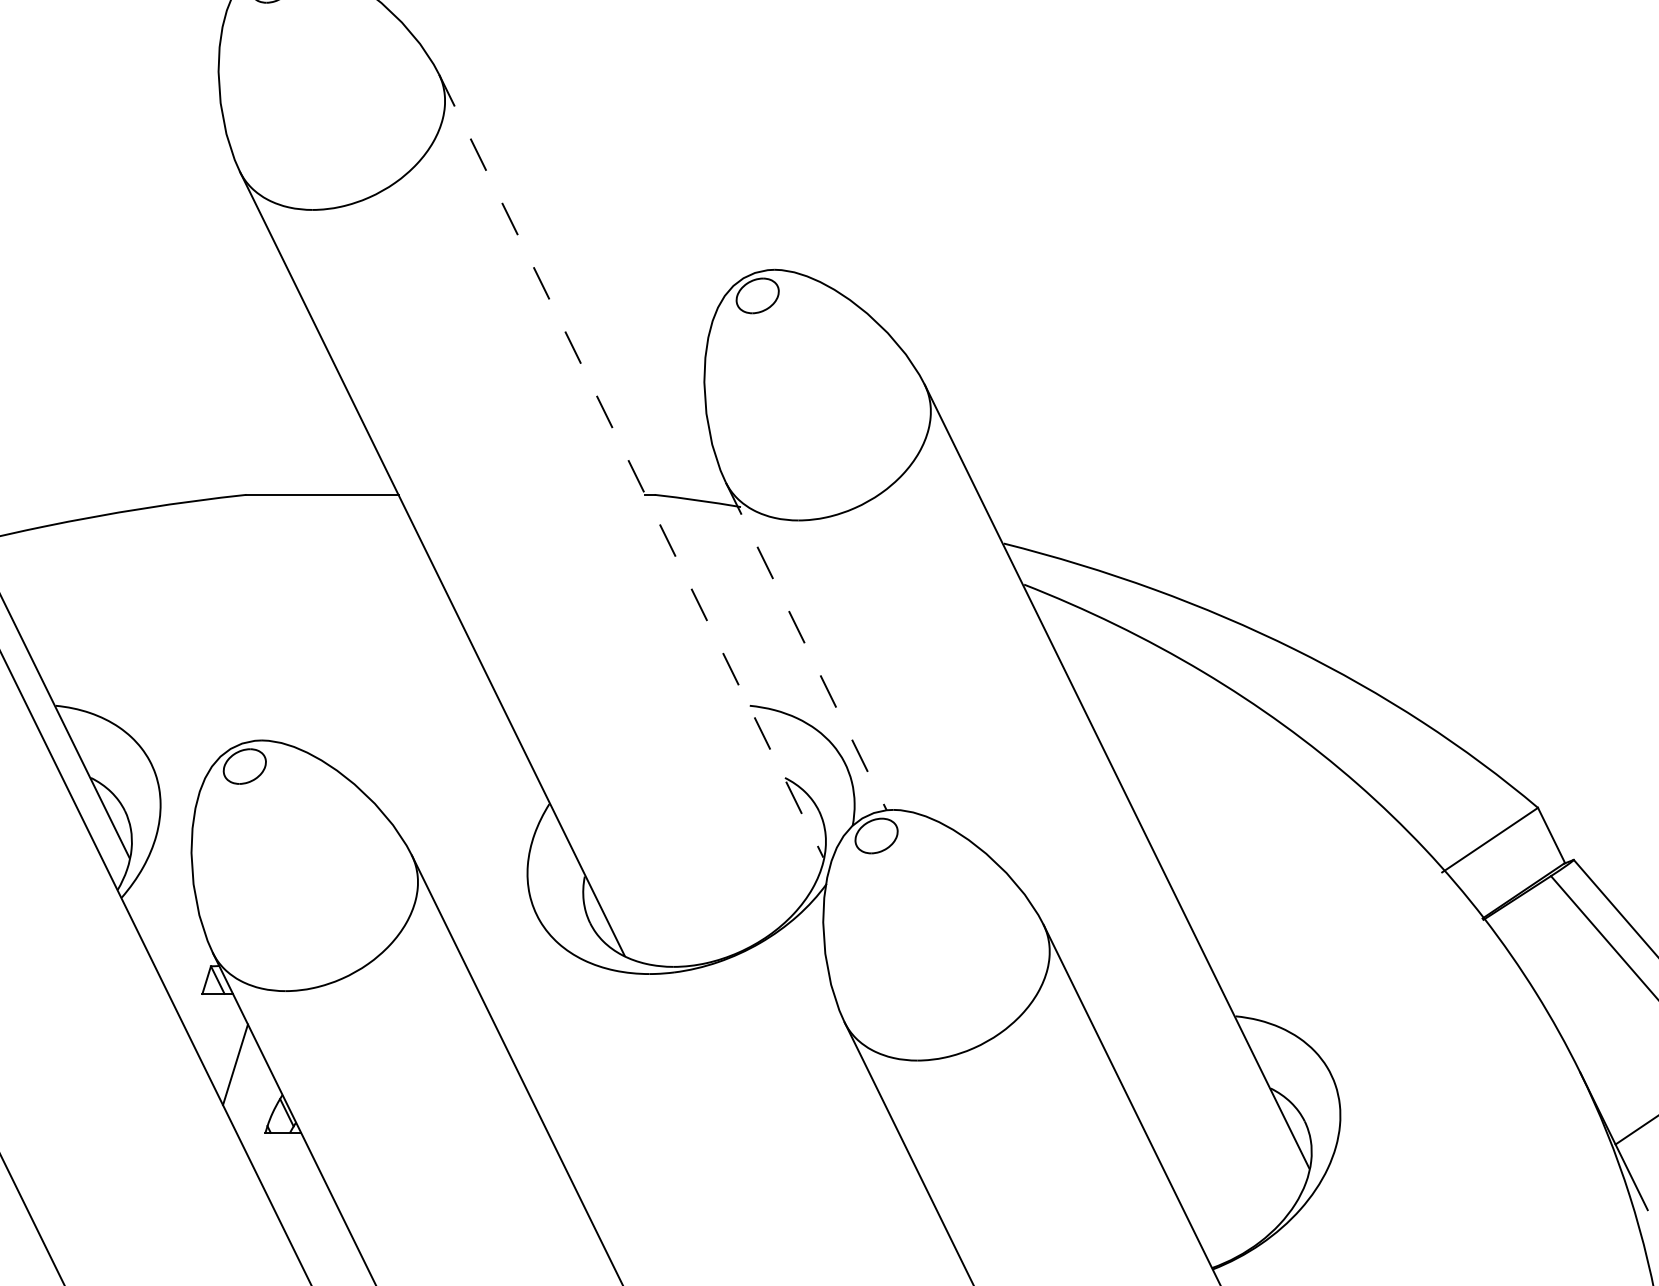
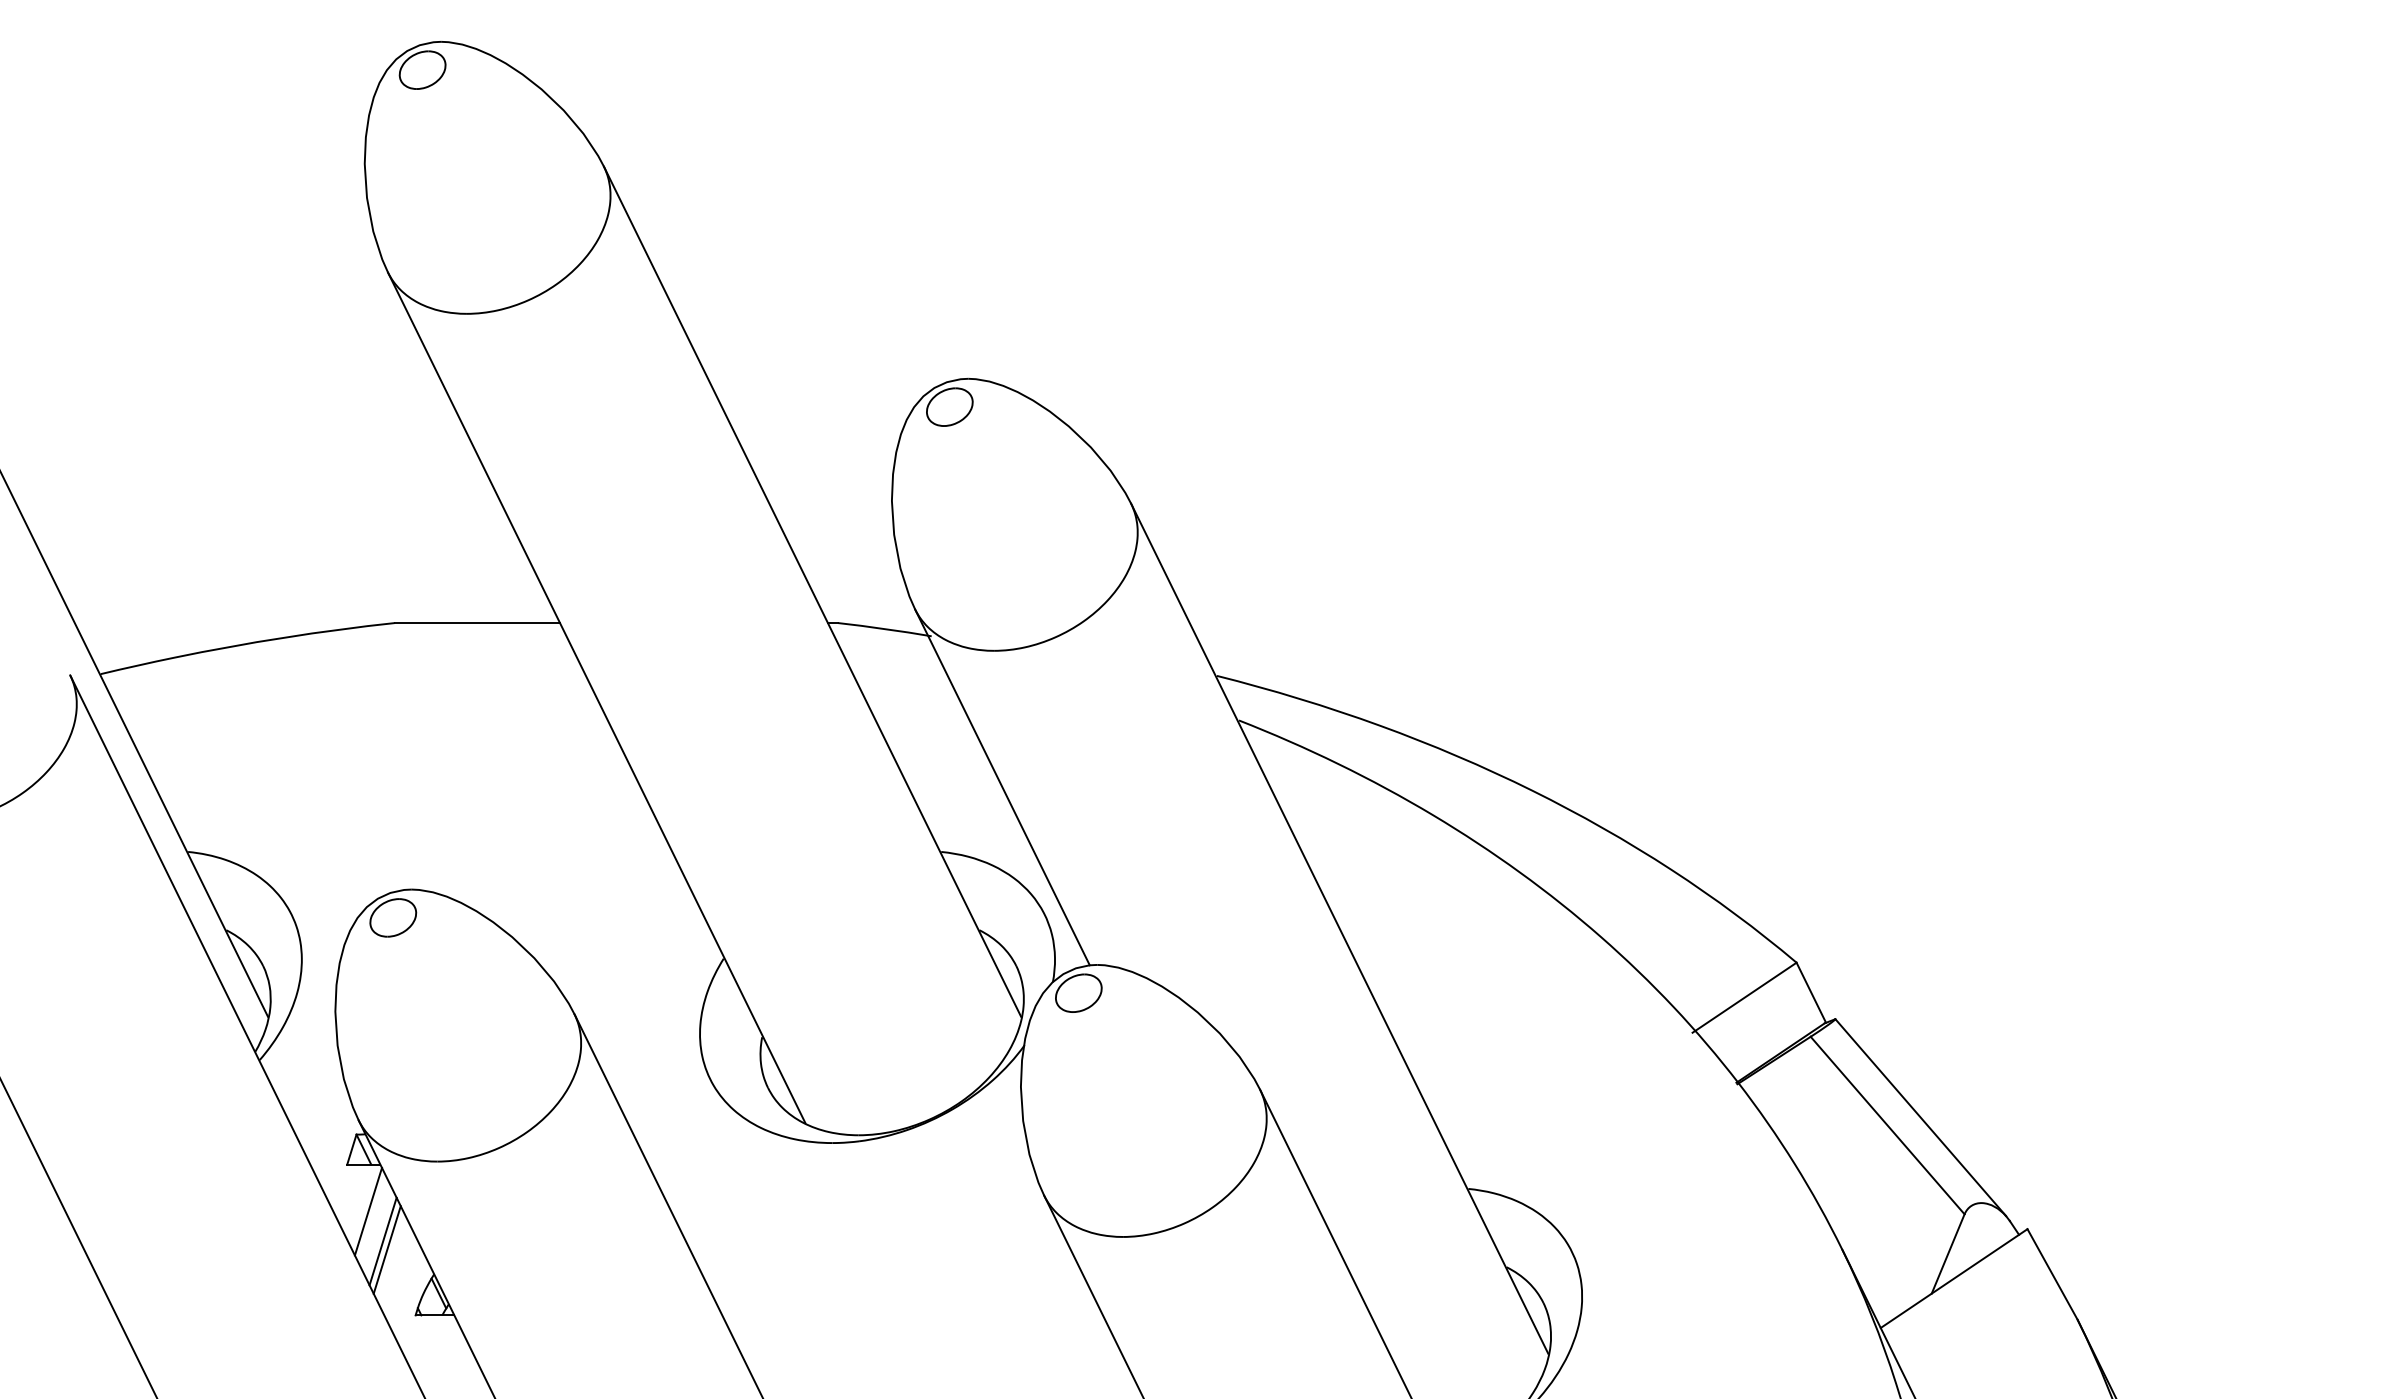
line: (631, 466) -> (812, 592), dashed -> solid
line: (806, 646) -> (1002, 787), dashed -> solid
line: (222, 1037) -> (368, 1211), added
line: (238, 1072) -> (386, 1249), added

